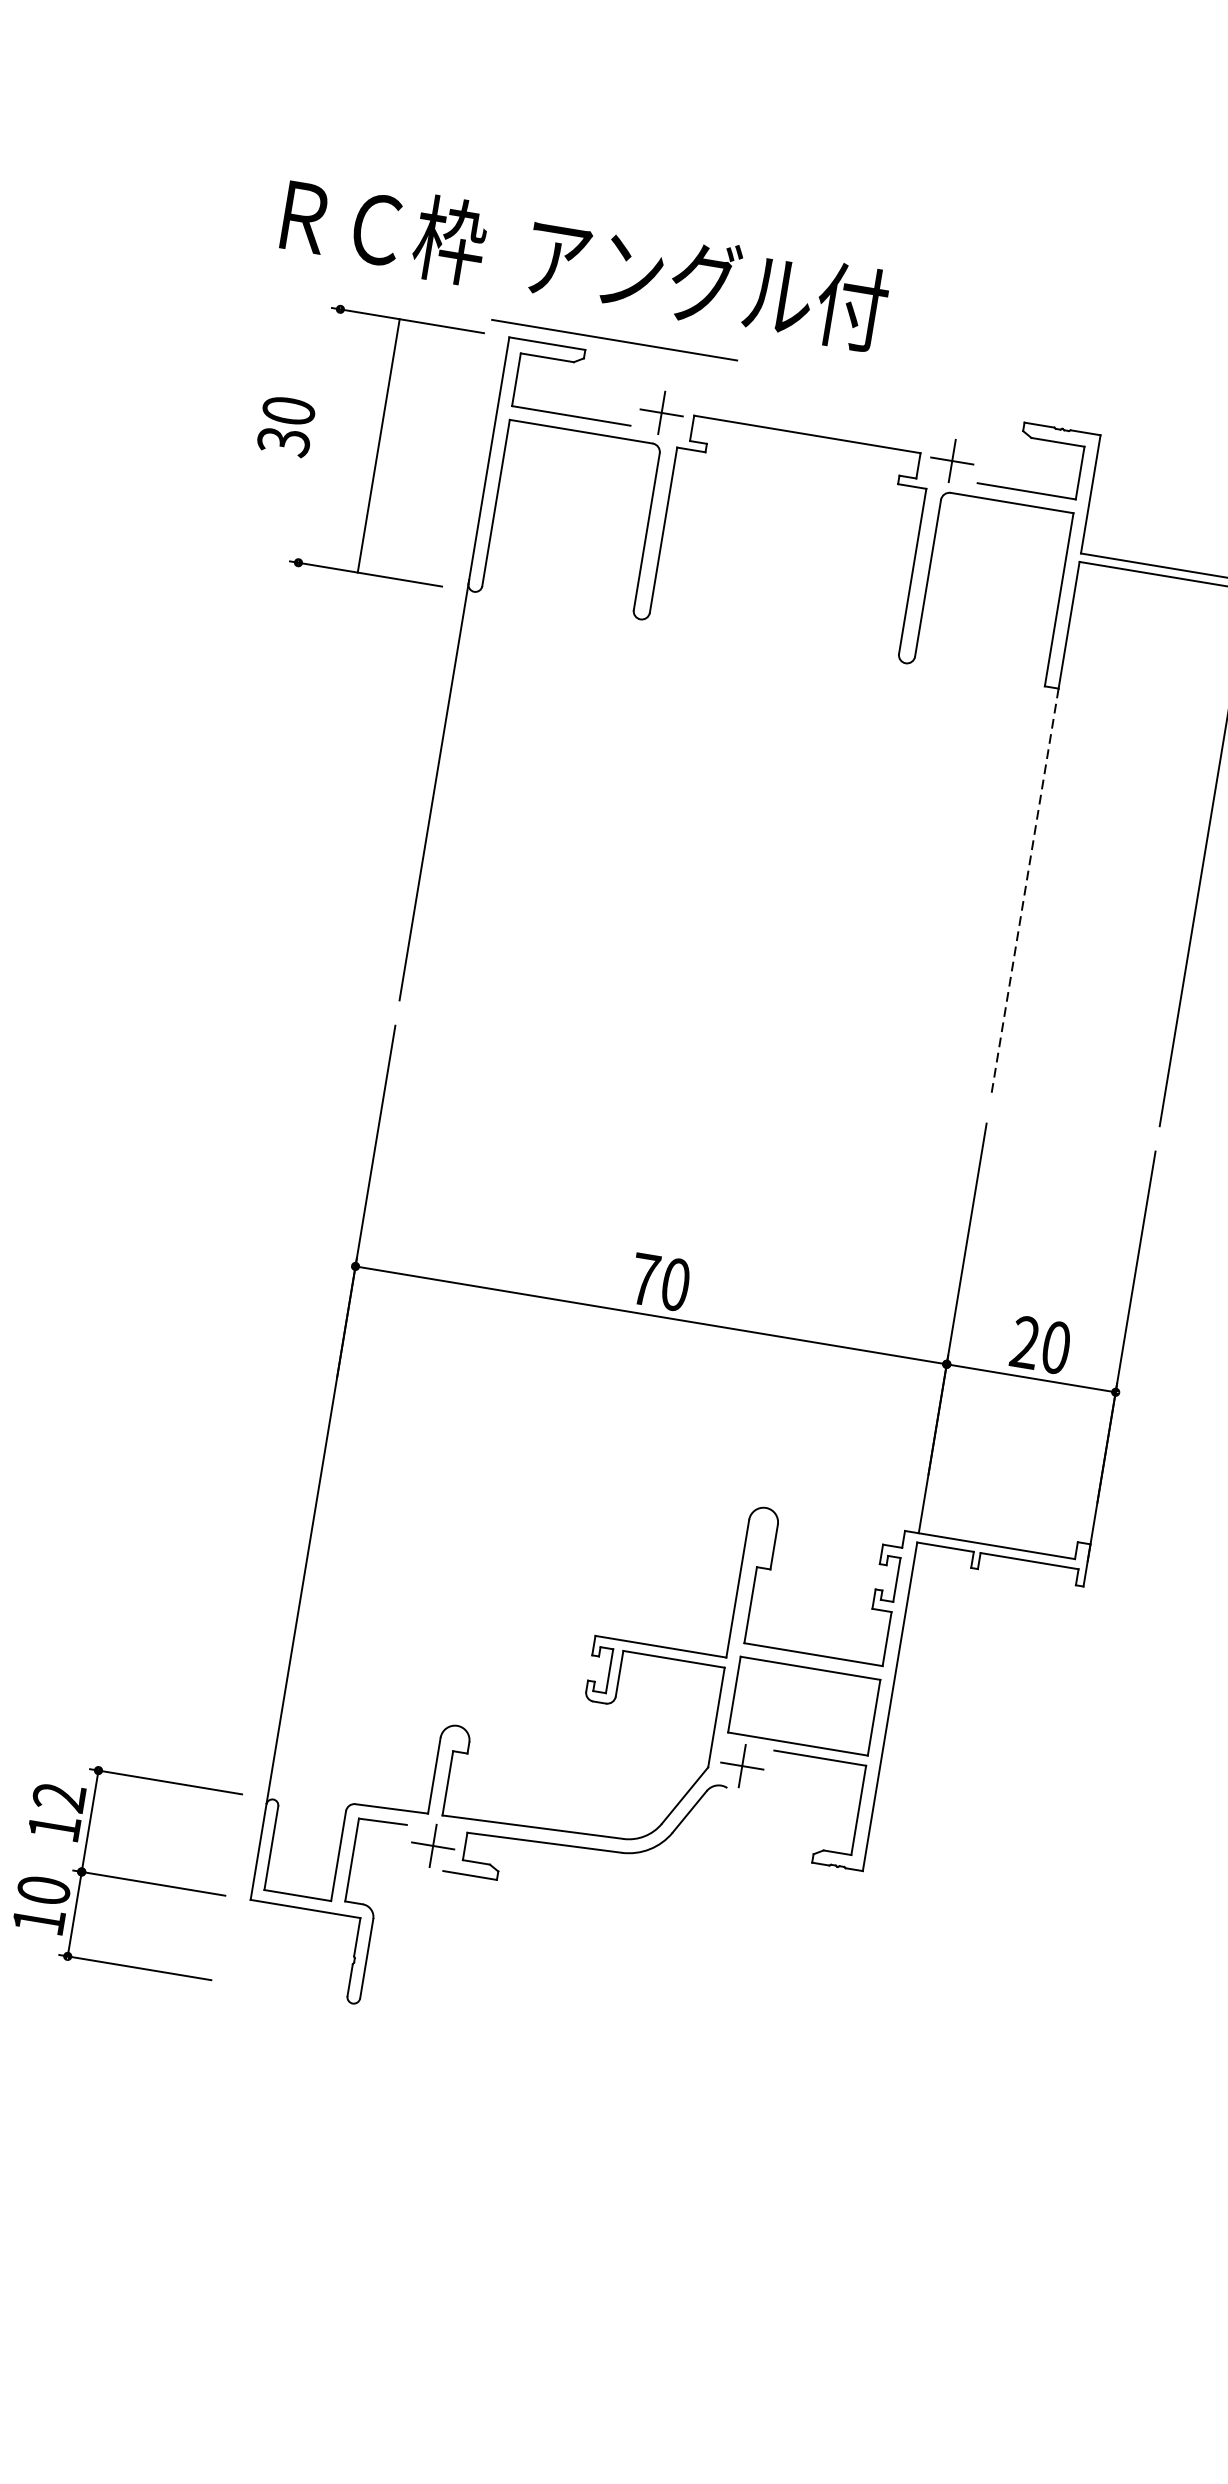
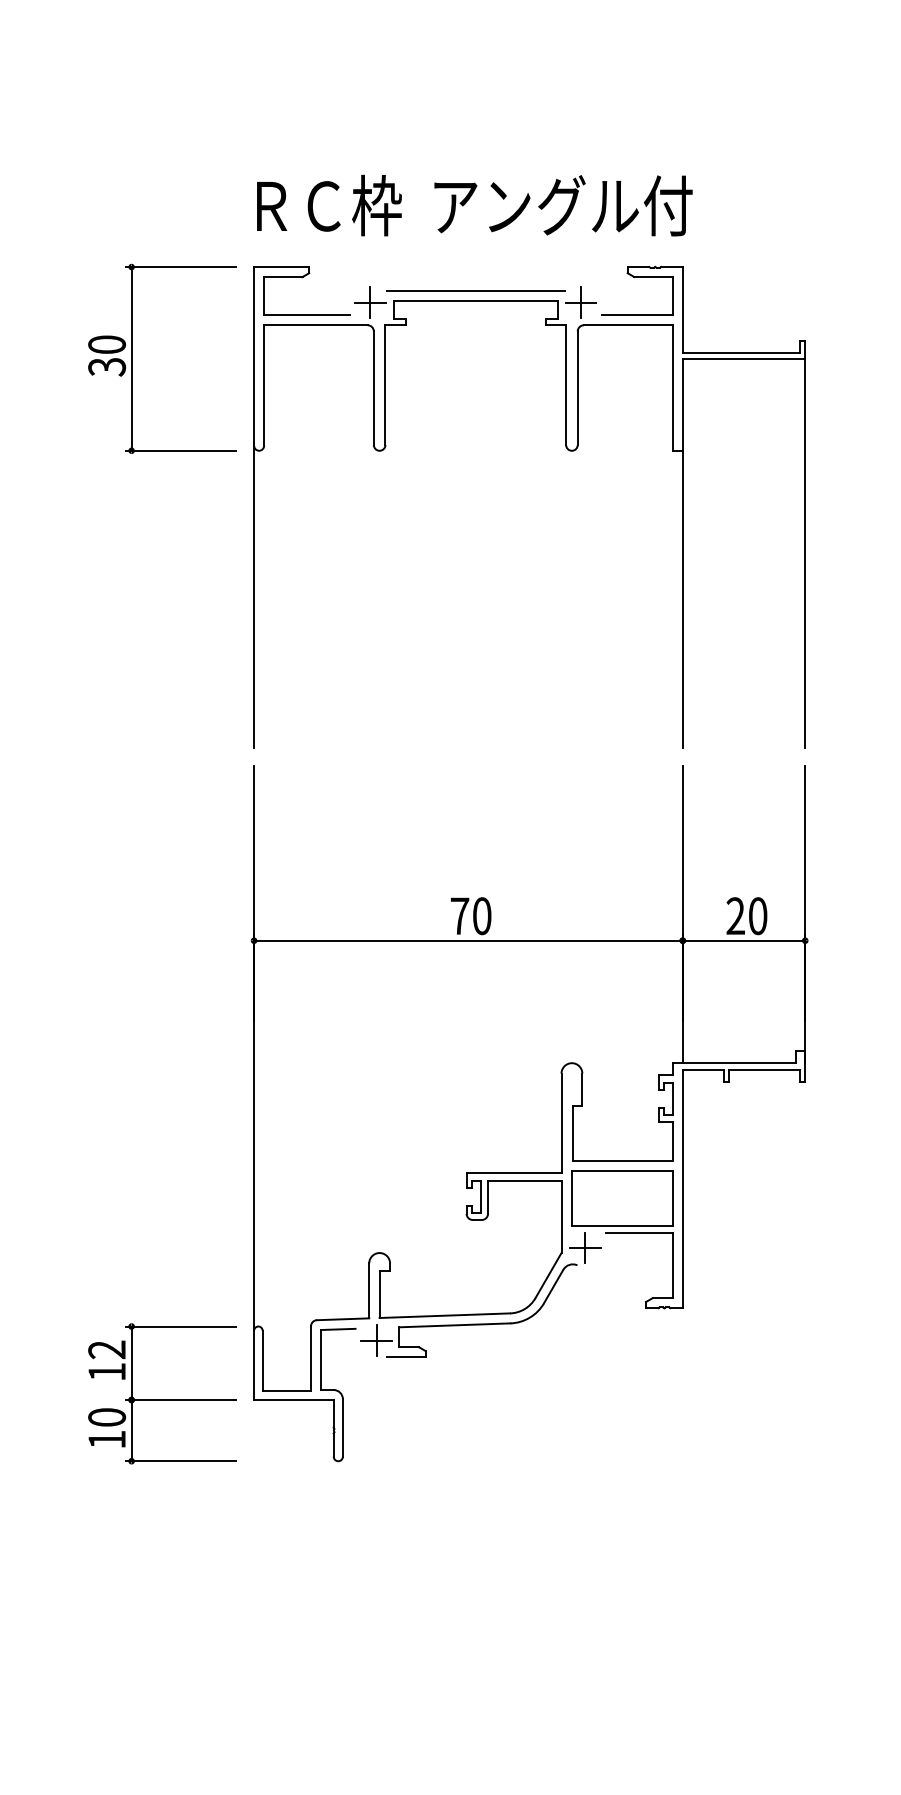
text: (584, 262) -> (474, 205), moved
line: (614, 339) -> (475, 290), moved
line: (378, 445) -> (131, 358), moved
line: (1024, 893) -> (682, 599), dashed -> solid

